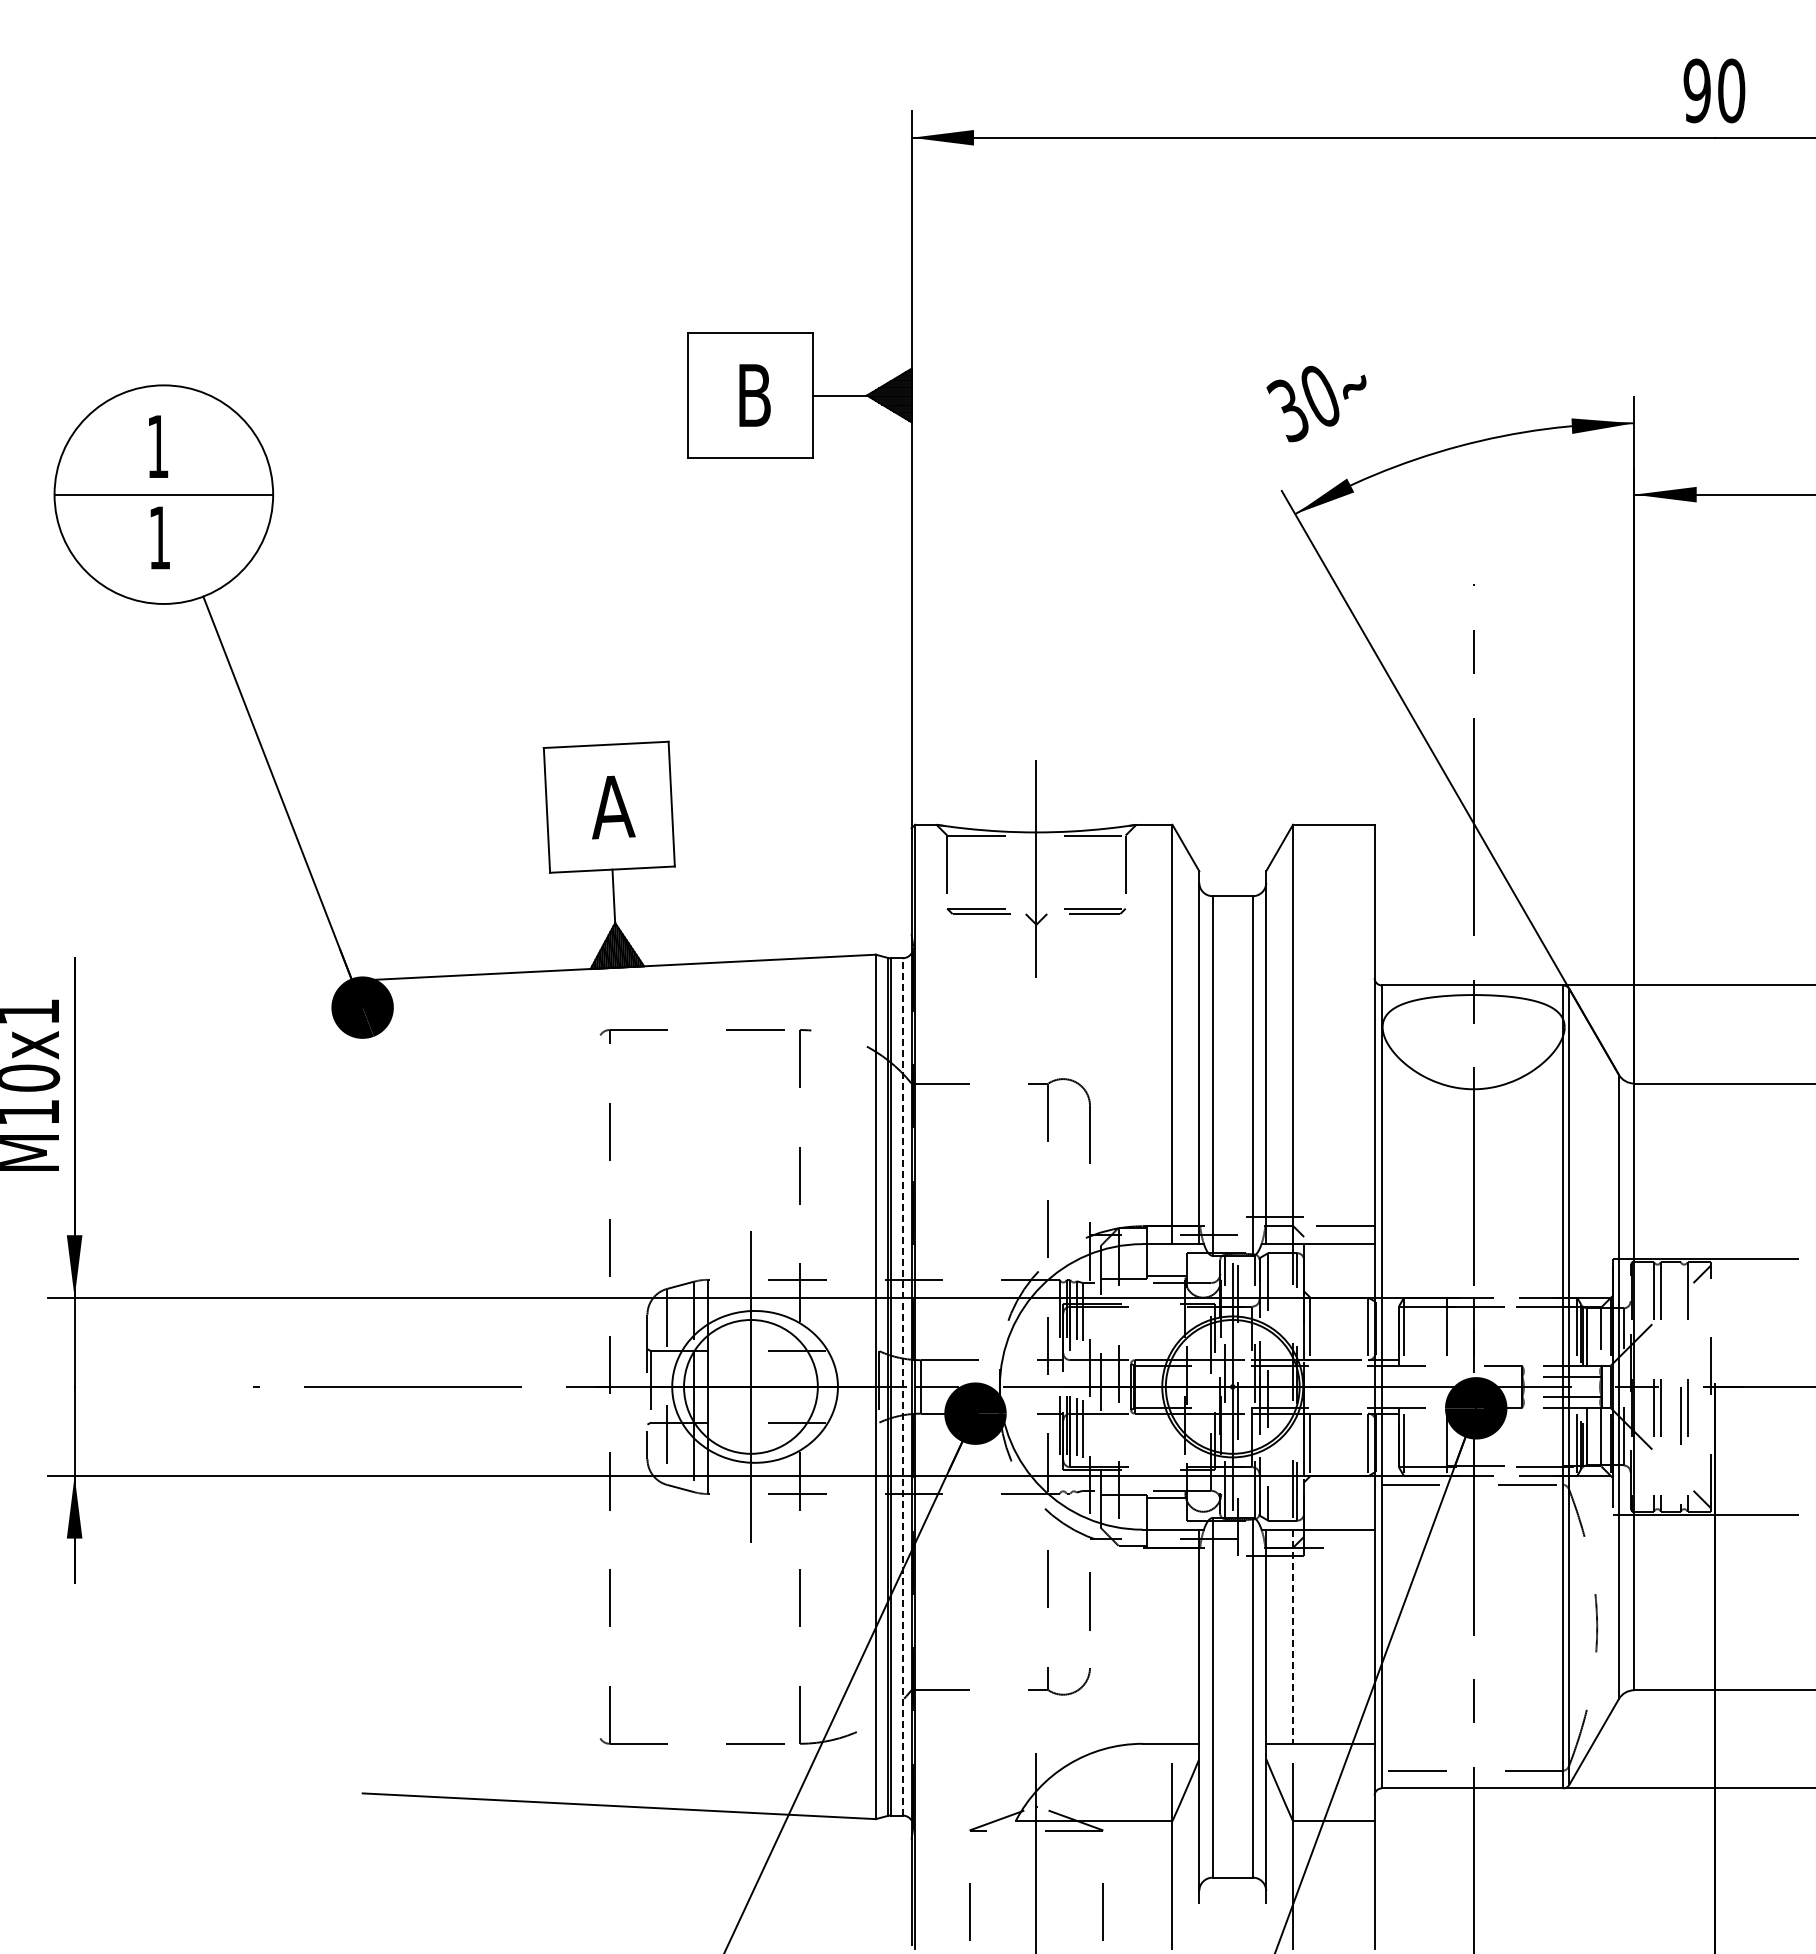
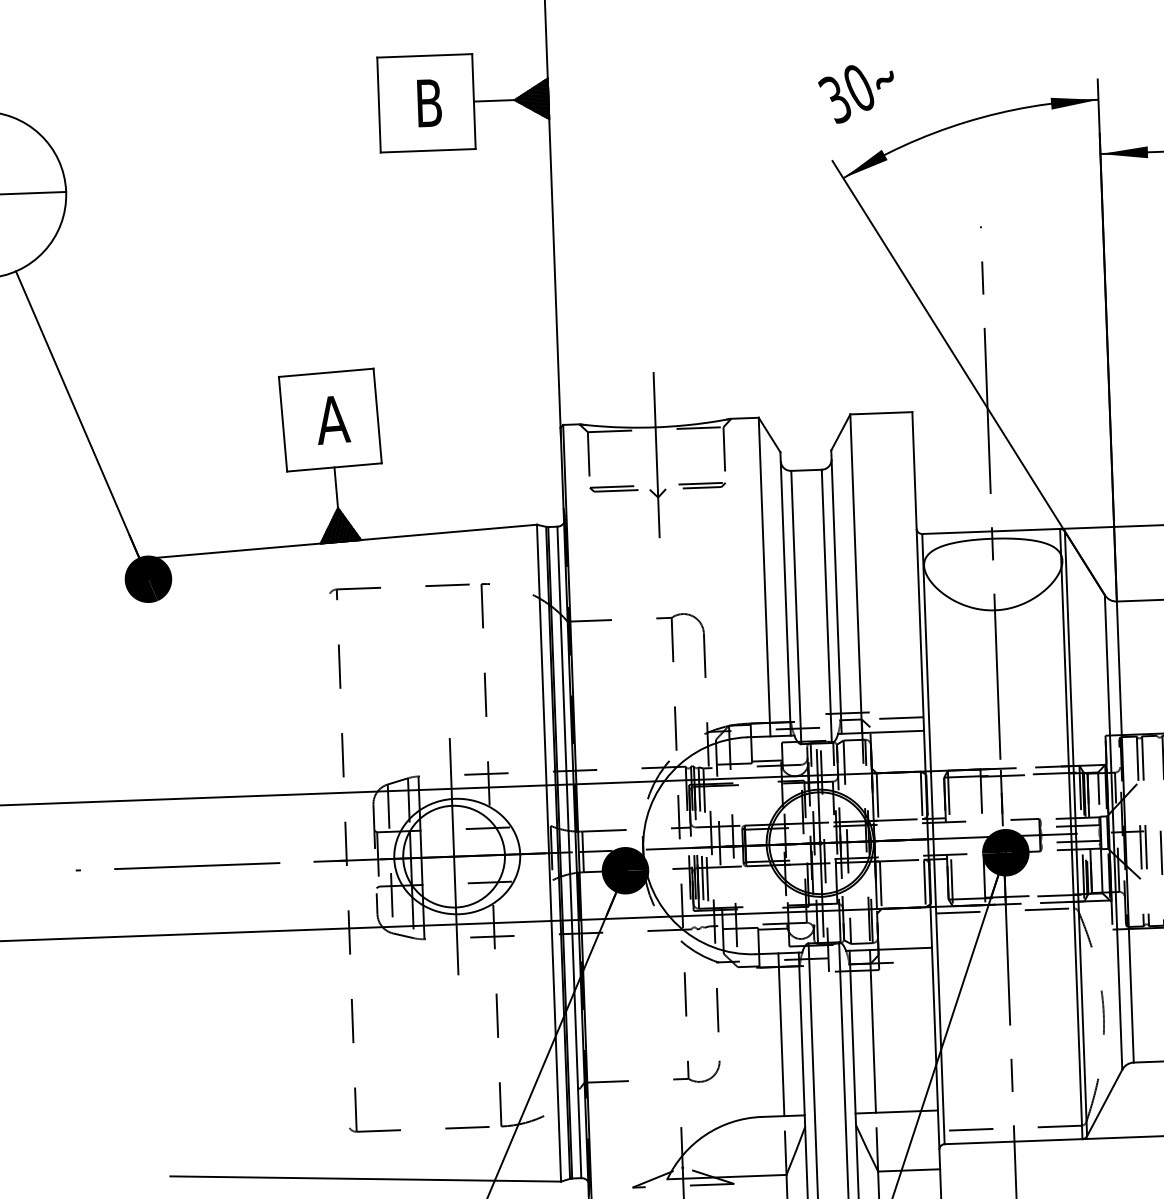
line: (902, 1386) -> (569, 852), dashed -> solid
line: (1172, 1636) -> (781, 1034), added
line: (1293, 1637) -> (873, 1031), dashed -> solid

